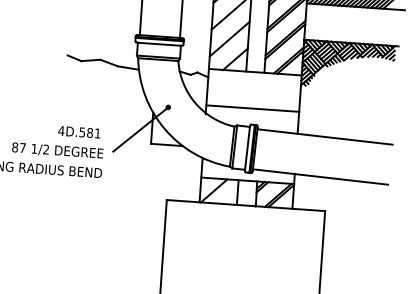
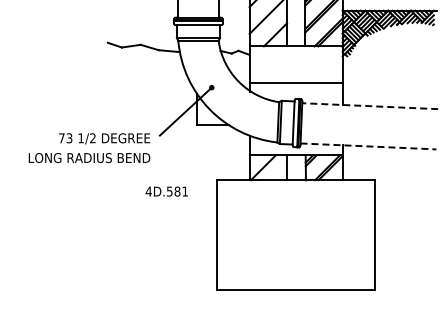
text: (79, 132) -> (166, 191), moved
line: (324, 137) -> (369, 106), solid -> dashed
text: (18, 147) -> (65, 138), 87 -> 73
line: (320, 177) -> (368, 146), solid -> dashed

